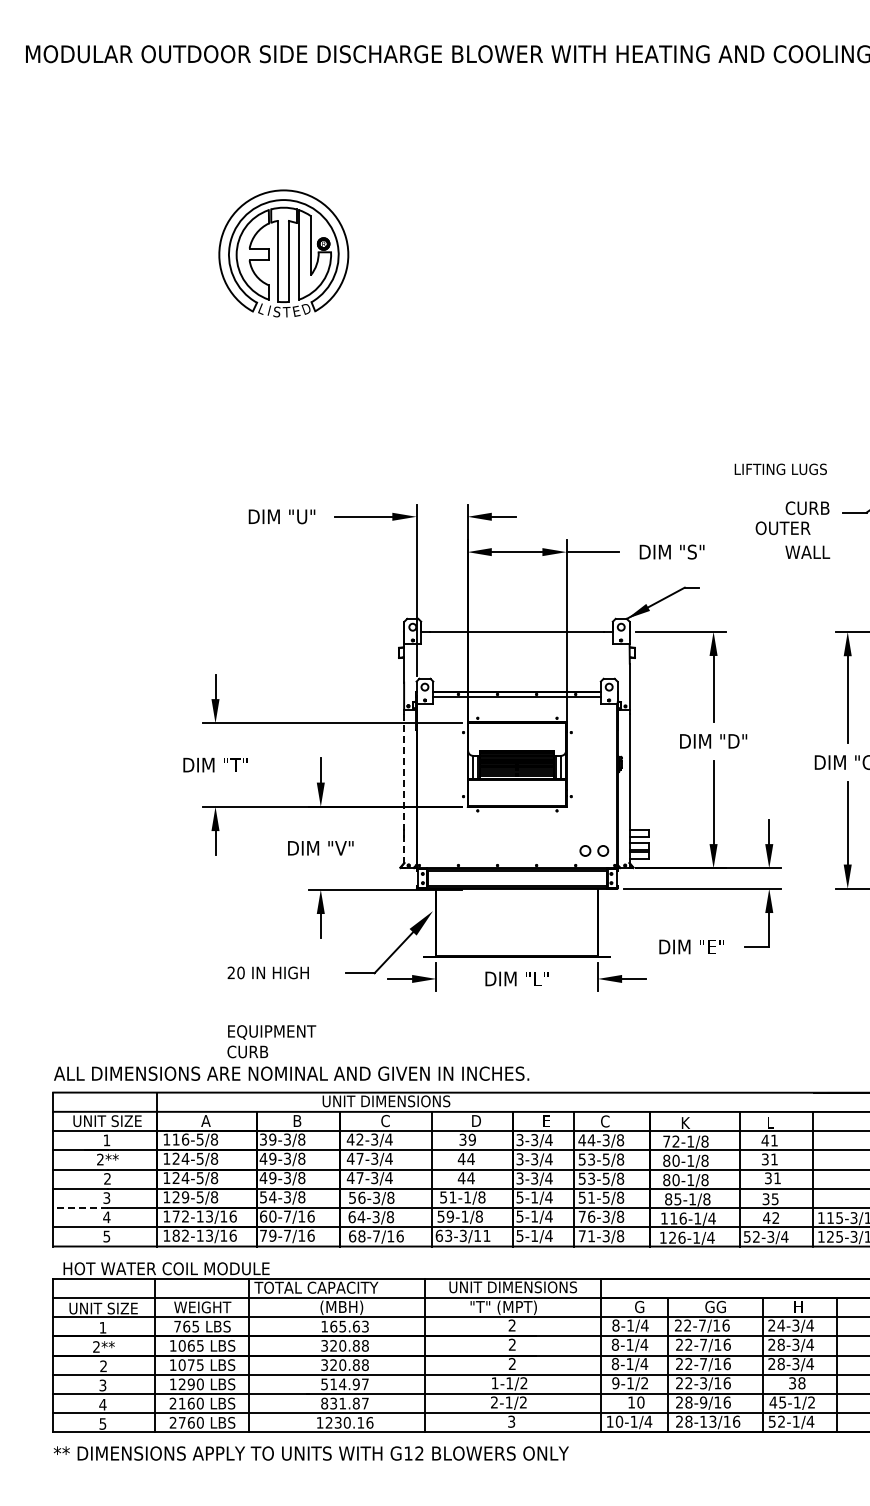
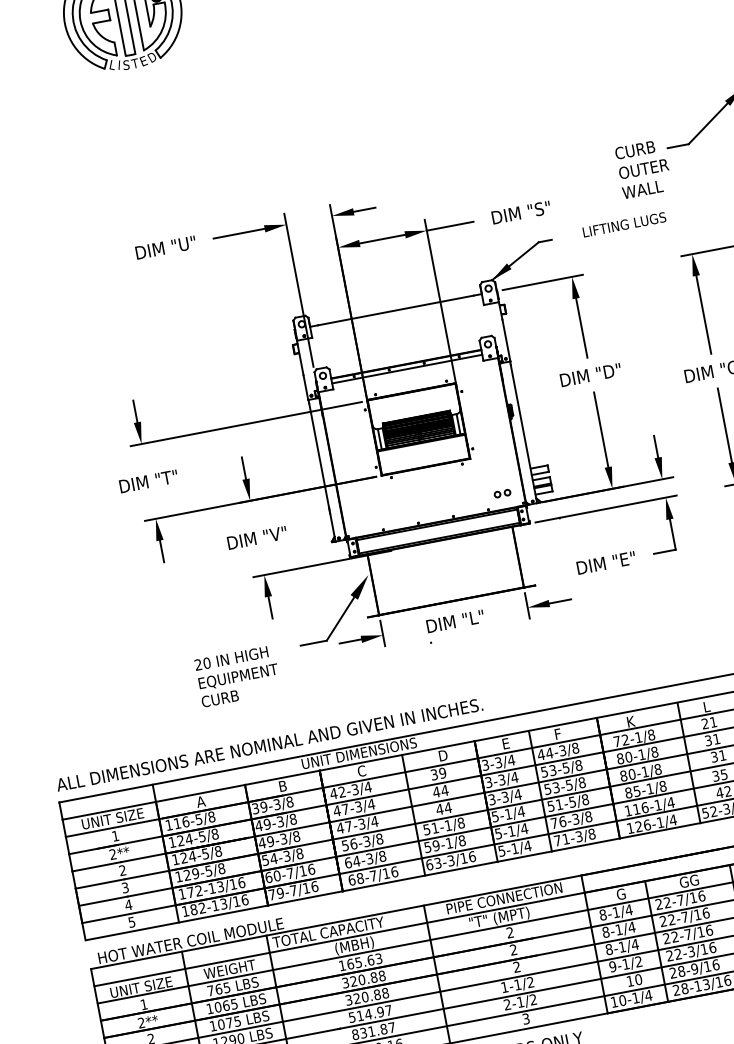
text: (780, 469) -> (624, 224), moved
text: (782, 528) -> (643, 169), moved
line: (404, 791) -> (322, 472), dashed -> solid
part: (593, 850) -> (501, 493), size x0.62
text: (271, 1041) -> (239, 685), moved
text: (605, 1121) -> (558, 734), C -> F
text: (764, 1140) -> (704, 723), 41 -> 21
line: (79, 1208) -> (102, 901), dashed -> solid
text: (486, 1235) -> (471, 856), 63-3/11 -> 63-3/16
text: (513, 1287) -> (504, 898), UNIT DIMENSIONS -> PIPE CONNECTION

